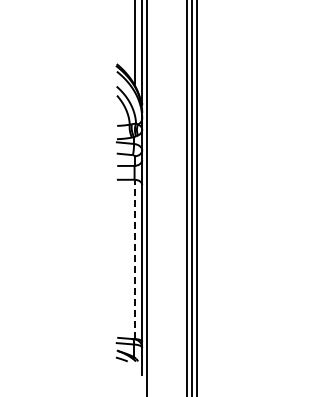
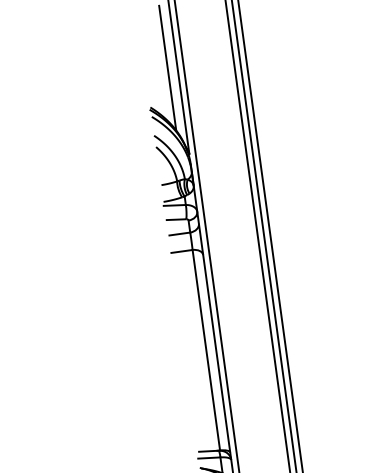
line: (134, 259) -> (206, 350), dashed -> solid

